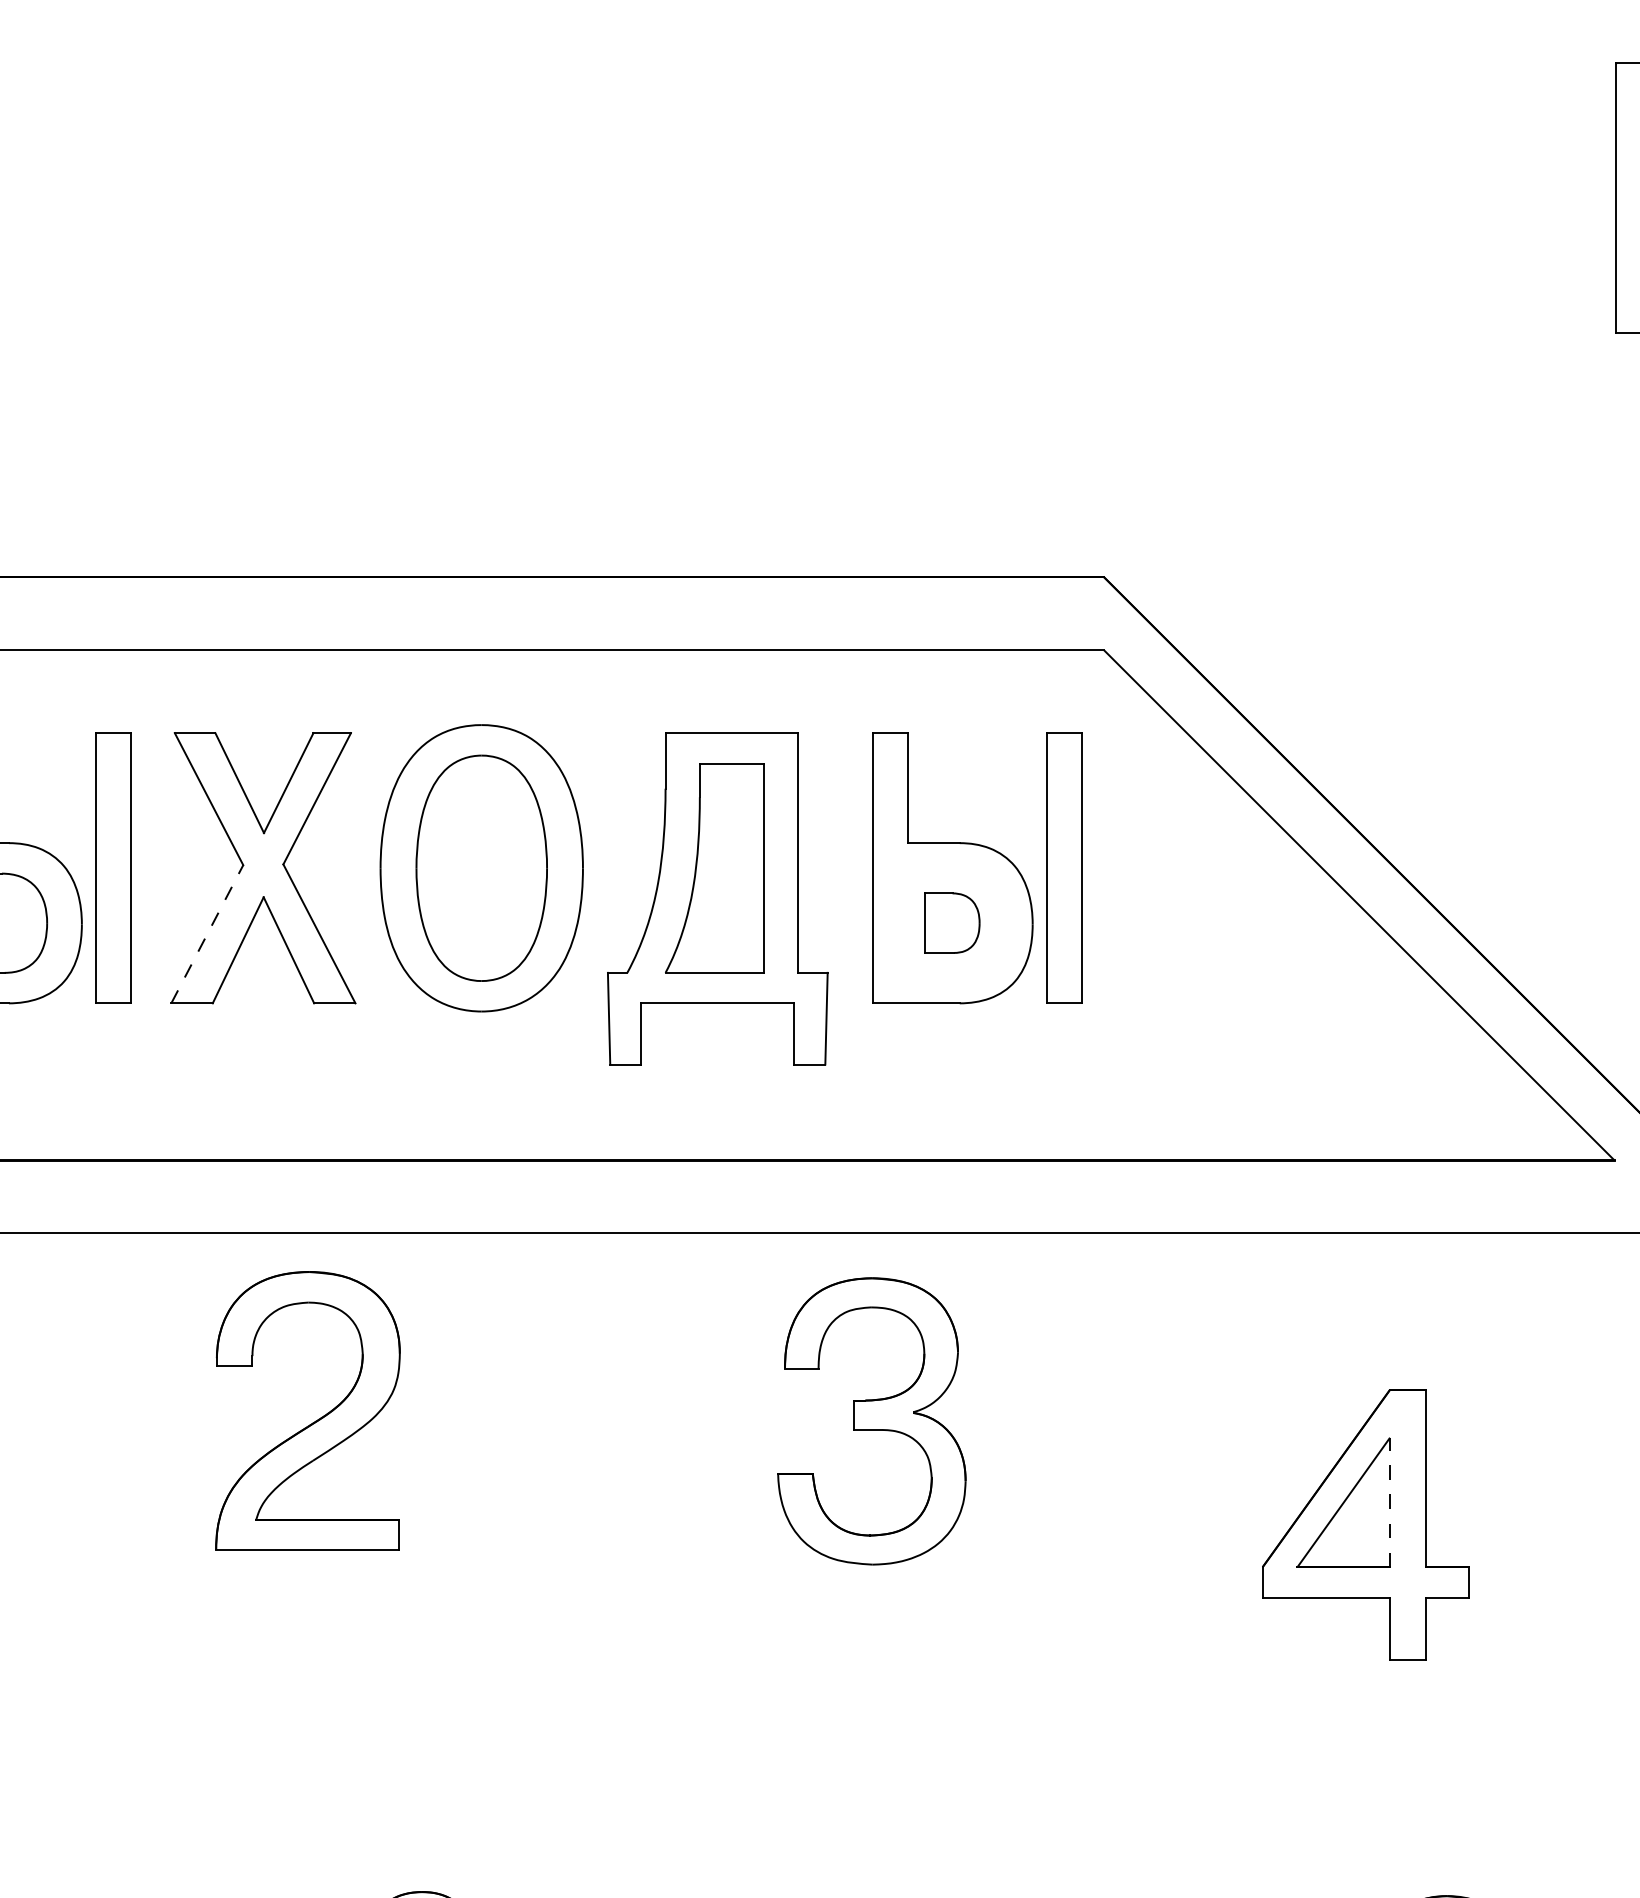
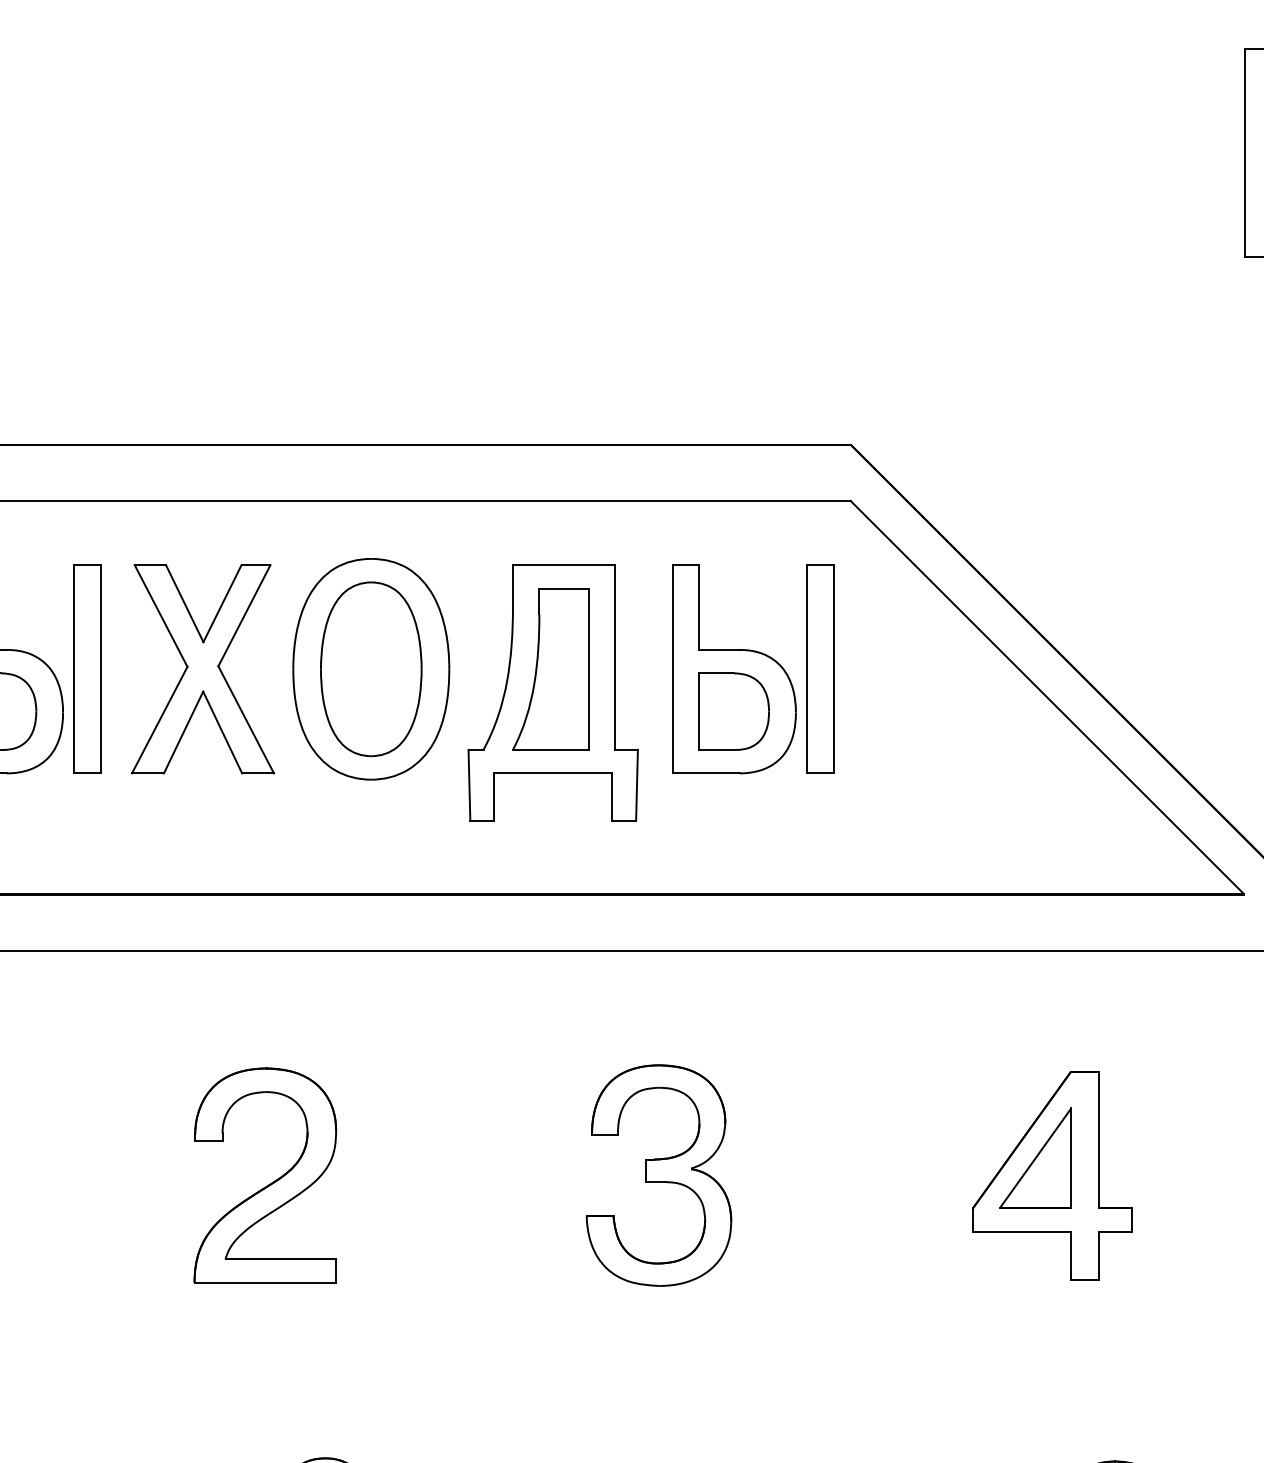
part: (951, 923) -> (733, 711), size x1.67
line: (206, 933) -> (159, 719), dashed -> solid
part: (315, 1419) -> (271, 1182), moved
part: (871, 1421) -> (658, 1175), moved
line: (1390, 1502) -> (1071, 1158), dashed -> solid

